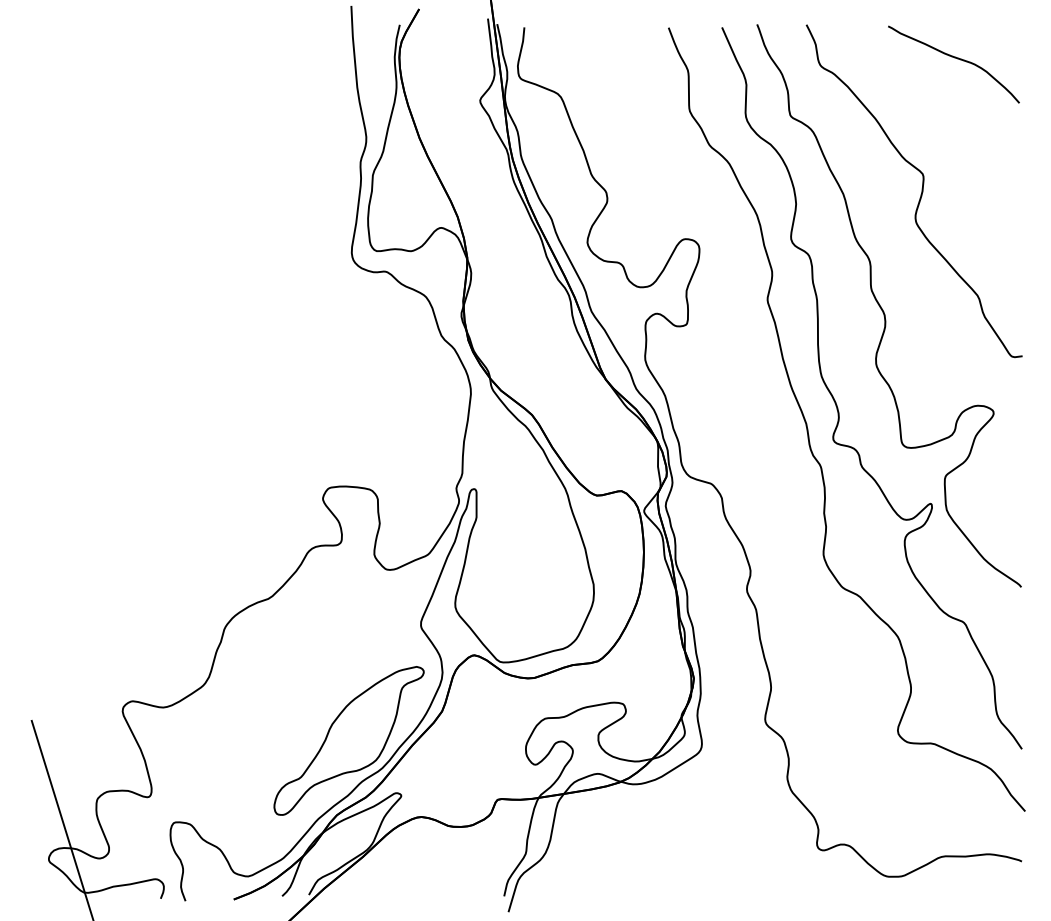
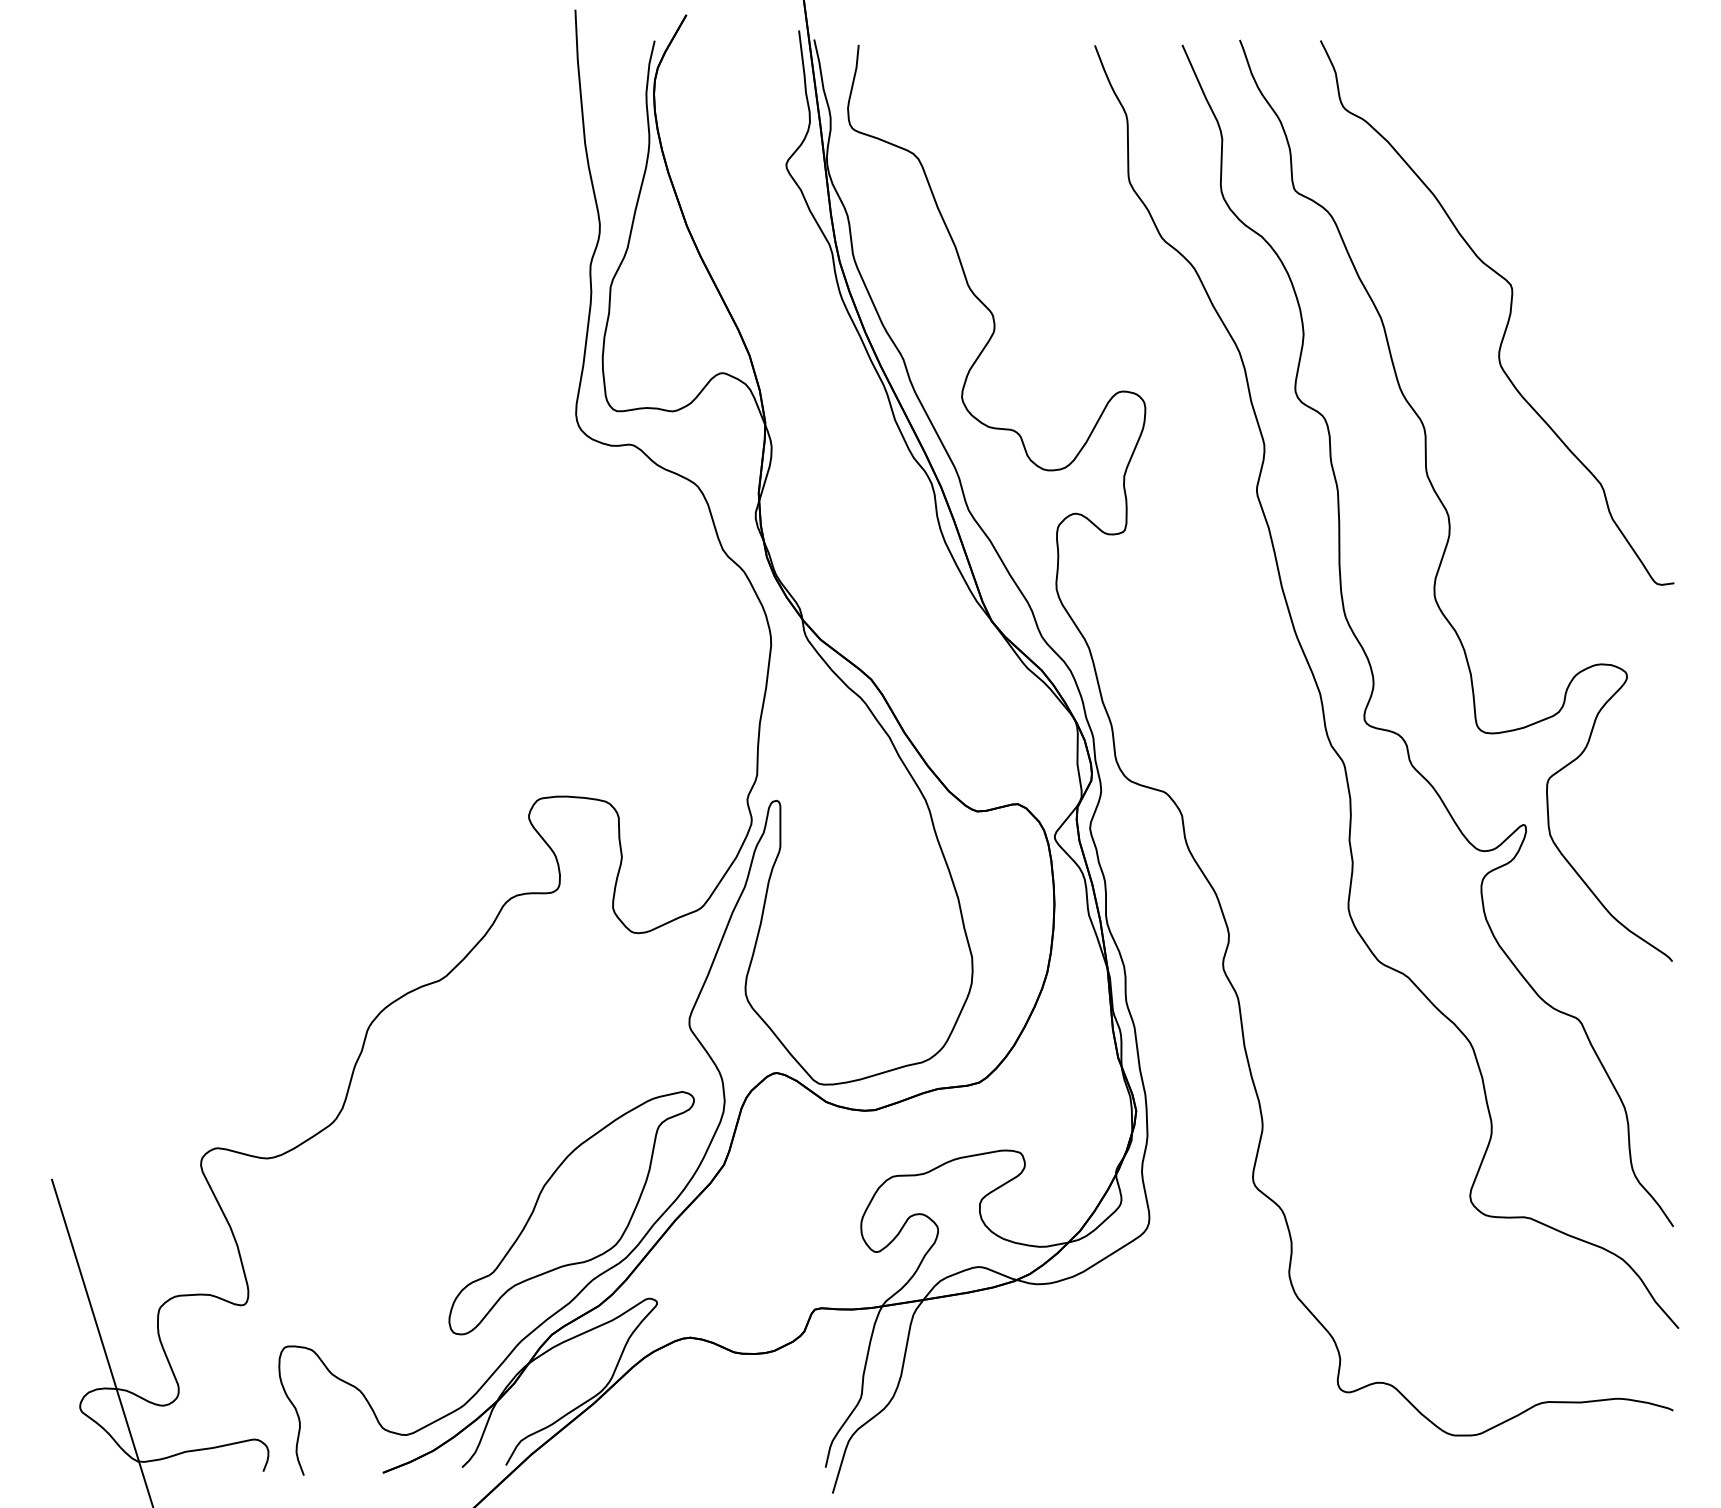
curve: (954, 58) -> (1562, 95), removed

